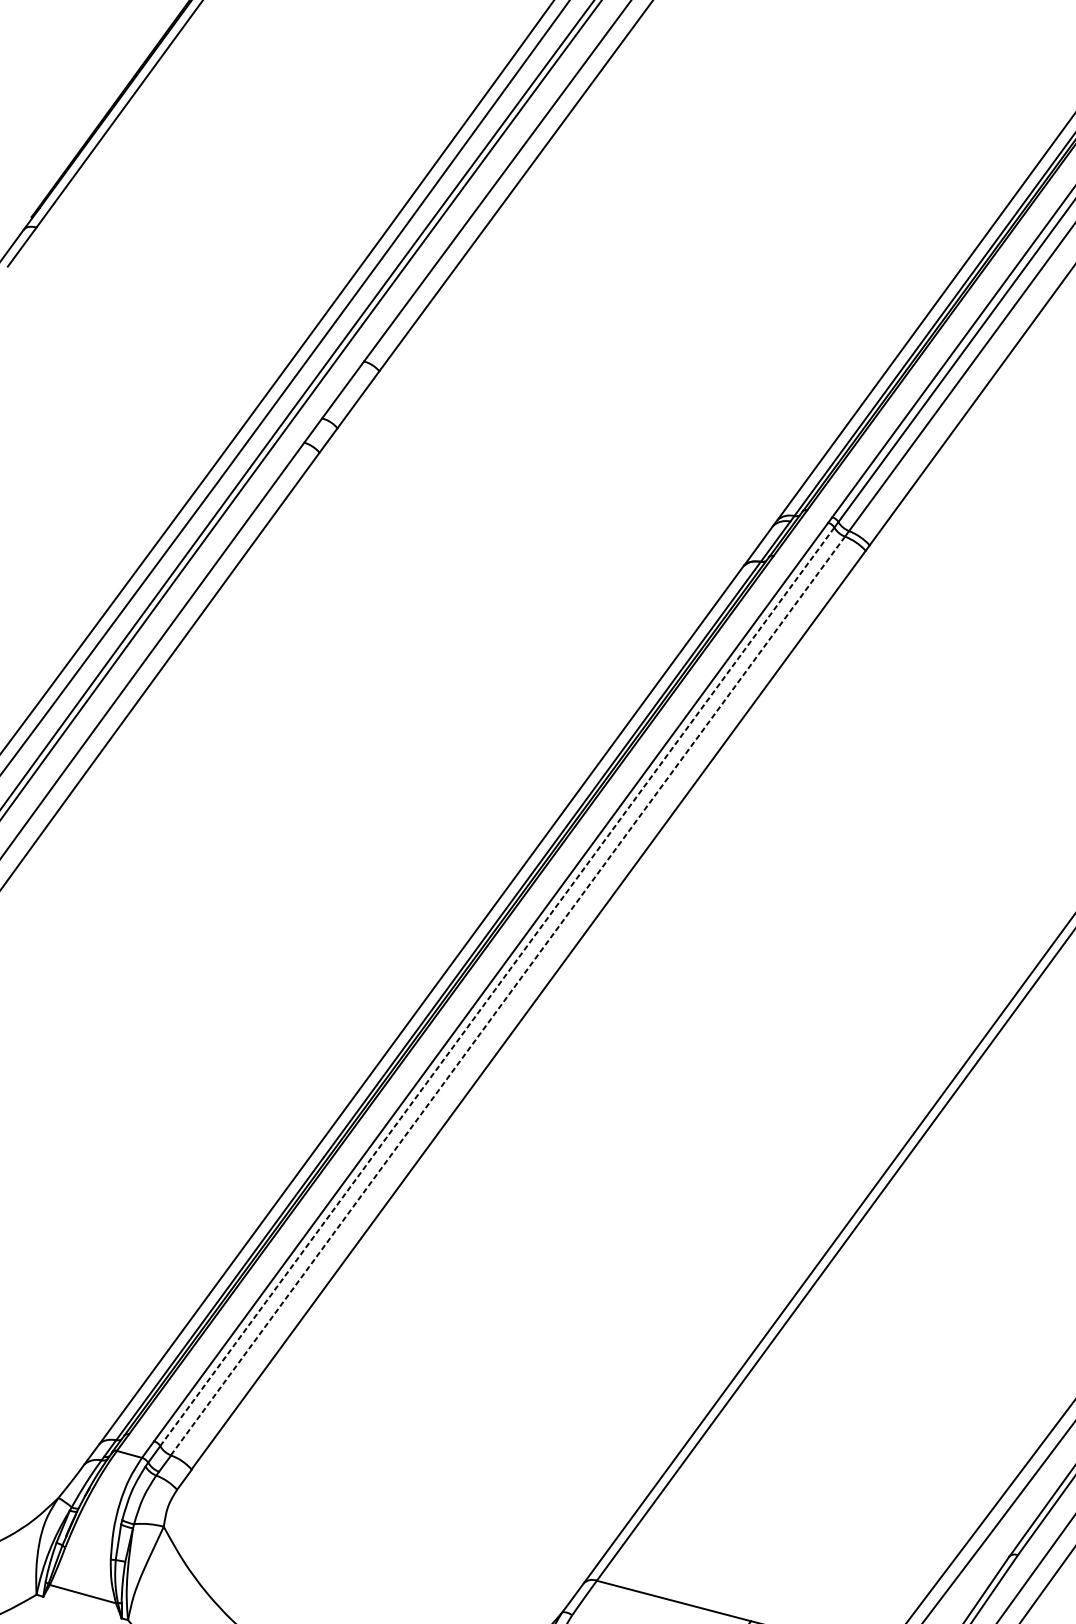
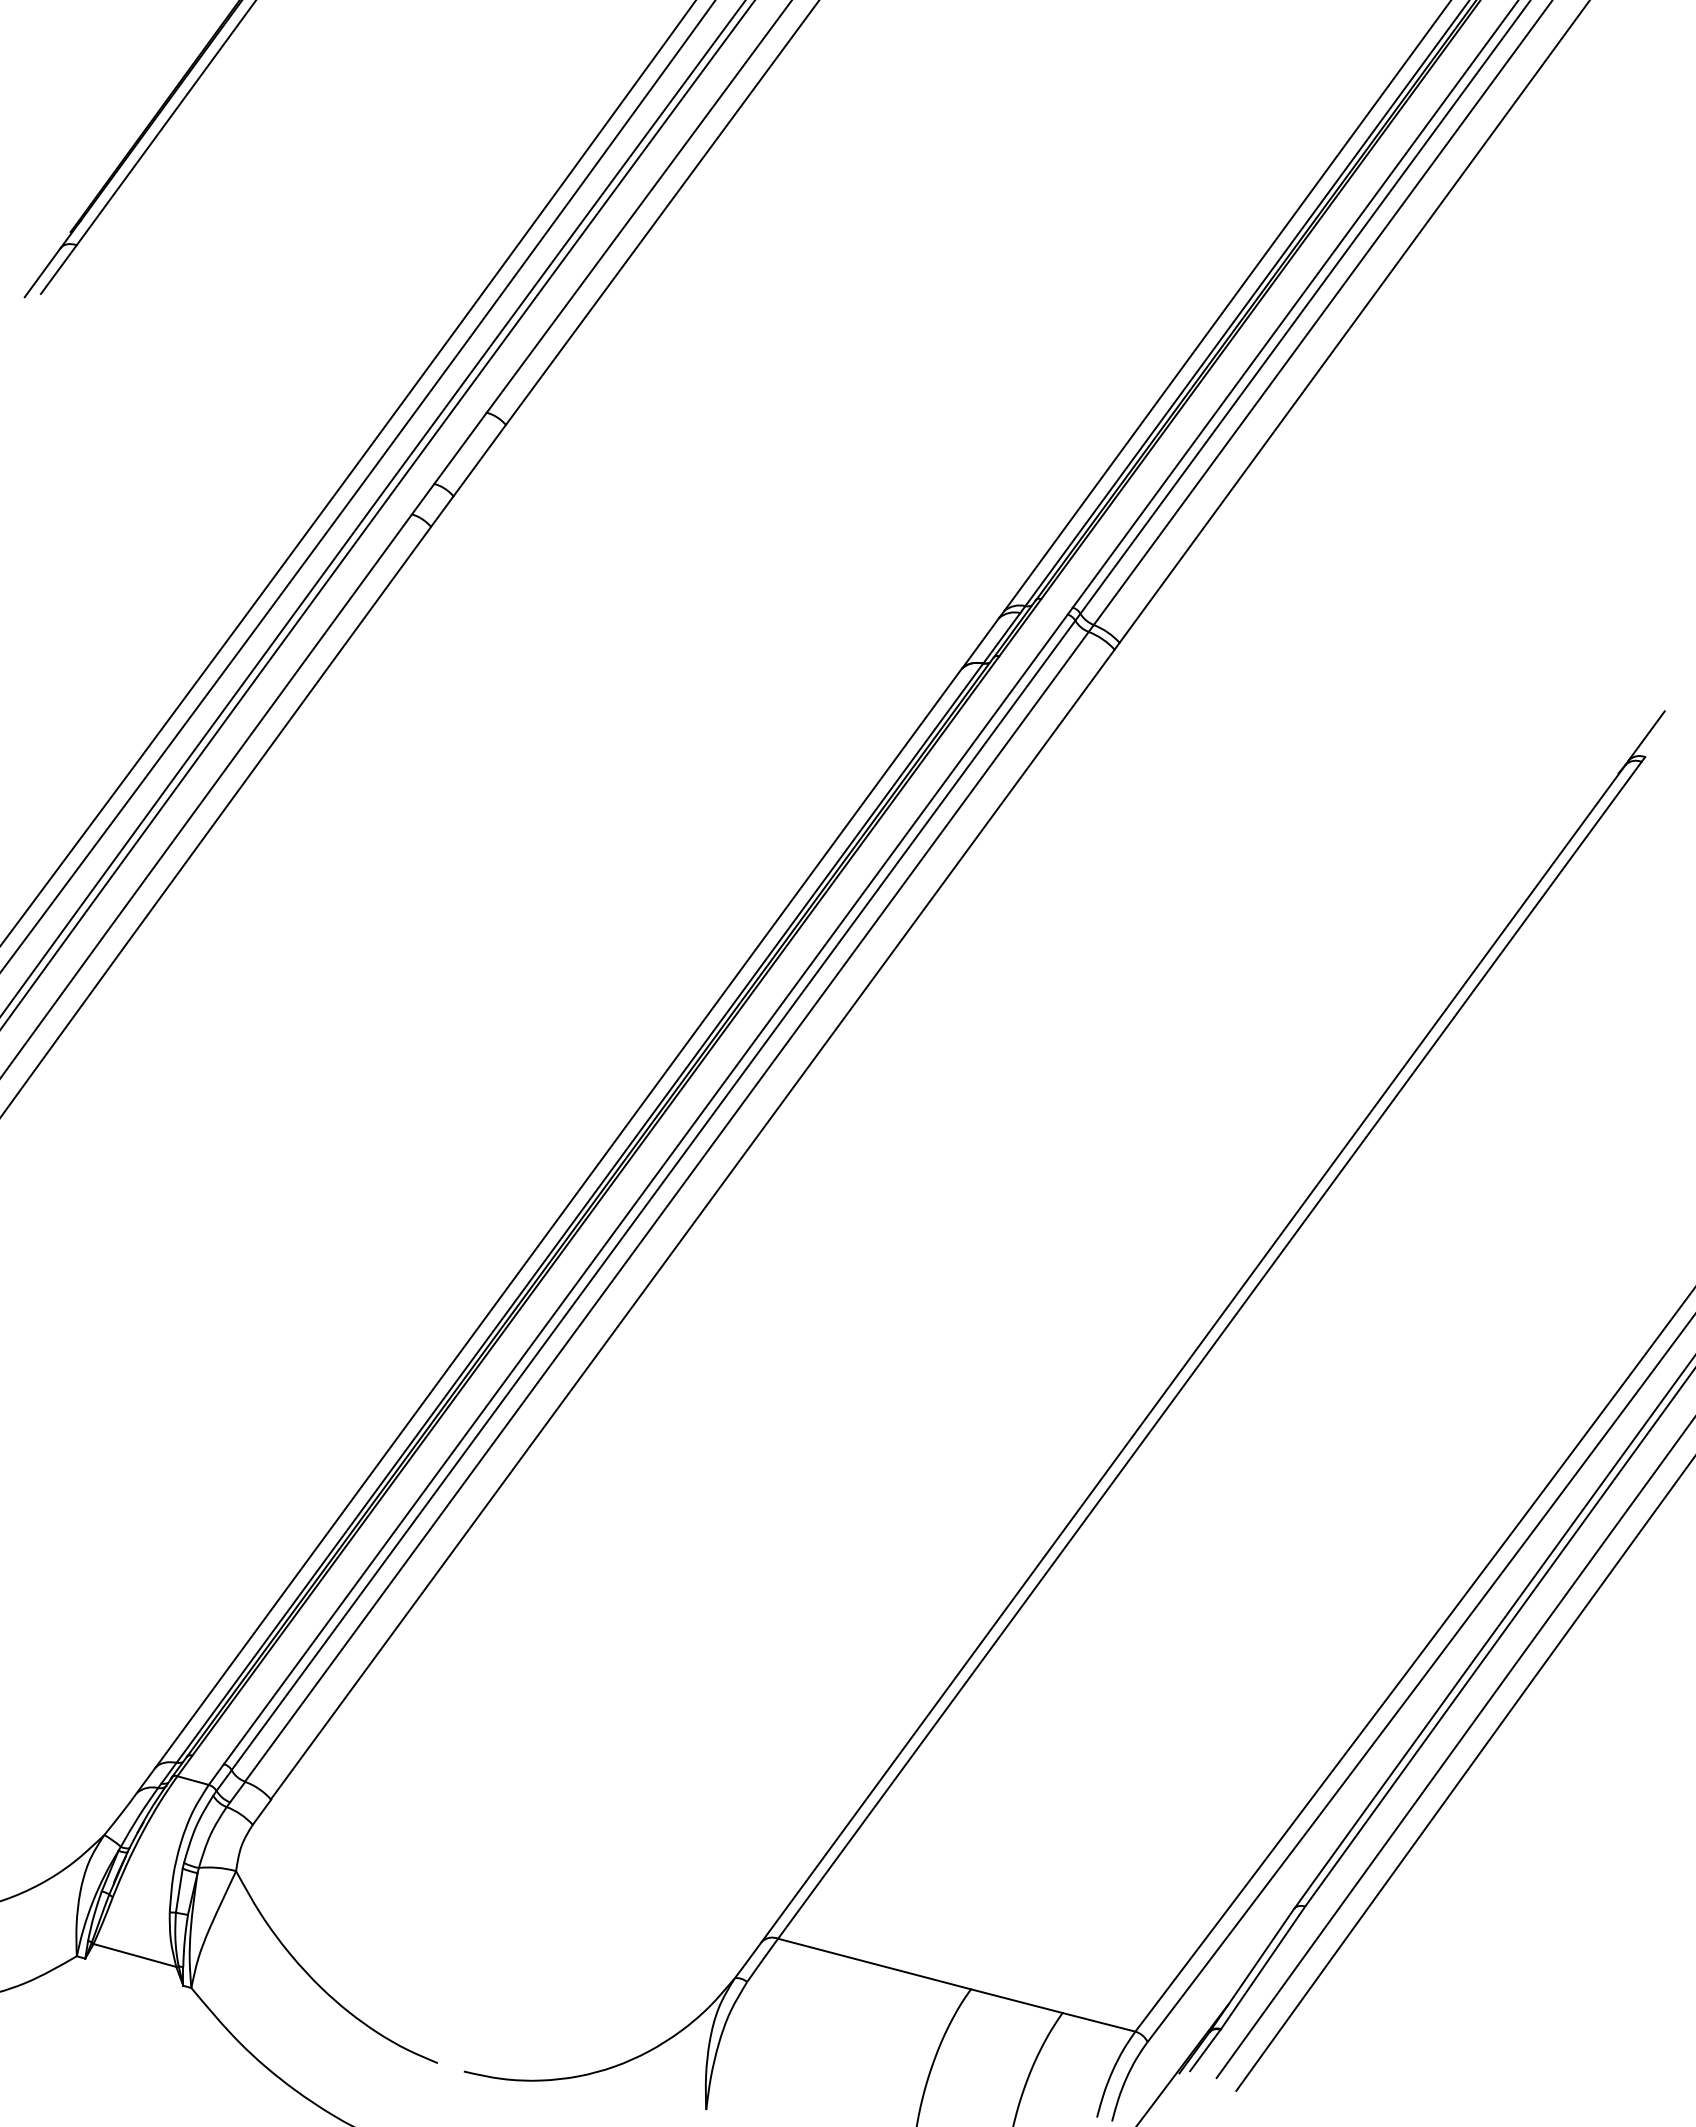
line: (497, 986) -> (653, 1195), dashed -> solid
line: (507, 995) -> (666, 1206), dashed -> solid

